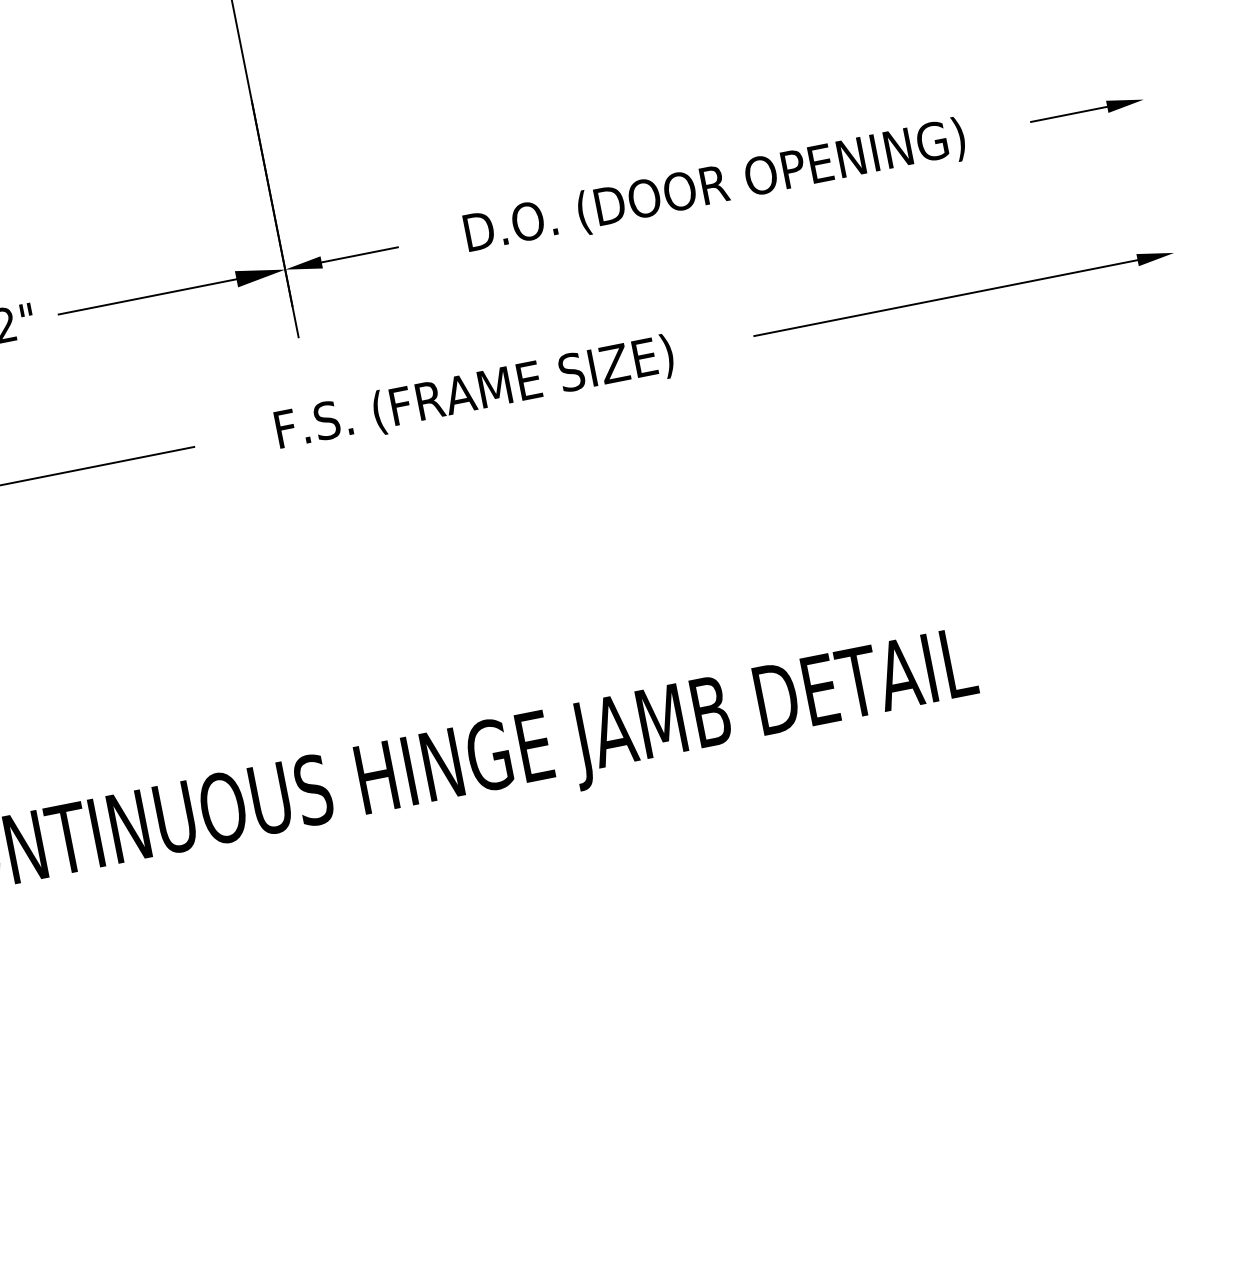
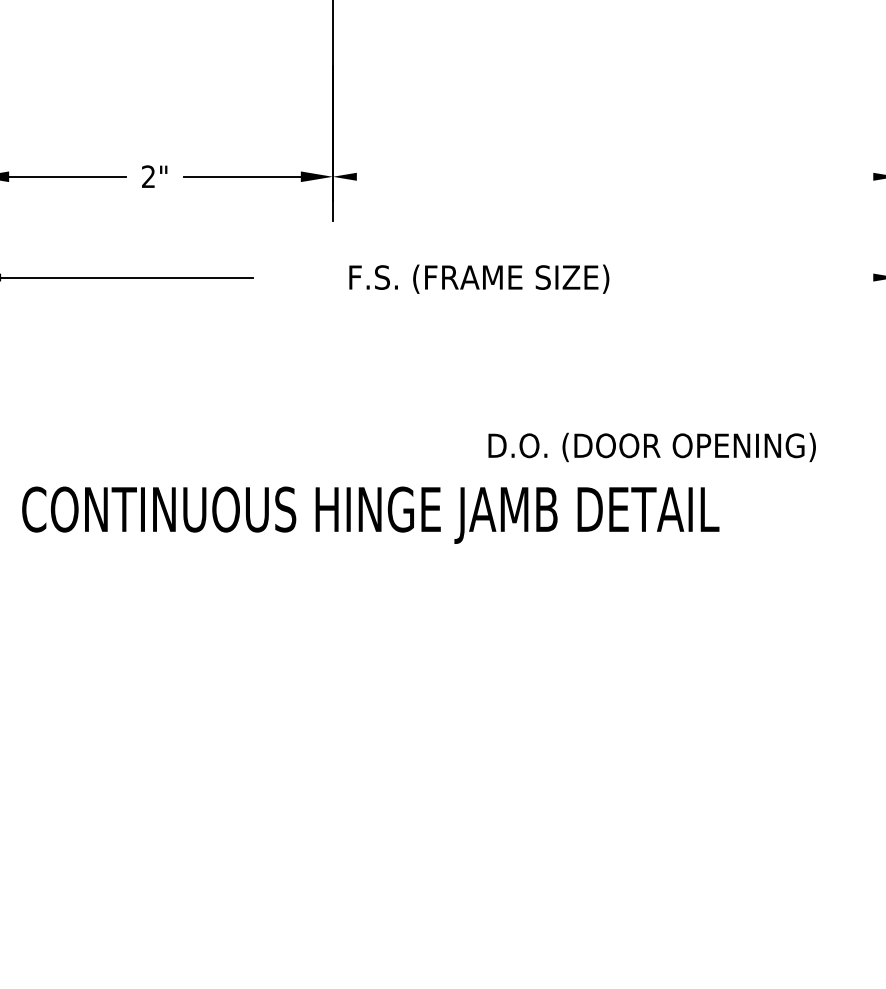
line: (1069, 113) -> (848, 176), removed
text: (714, 187) -> (651, 447), moved
line: (359, 254) -> (381, 176), removed
line: (946, 297) -> (747, 277), removed
text: (475, 392) -> (479, 278), moved

